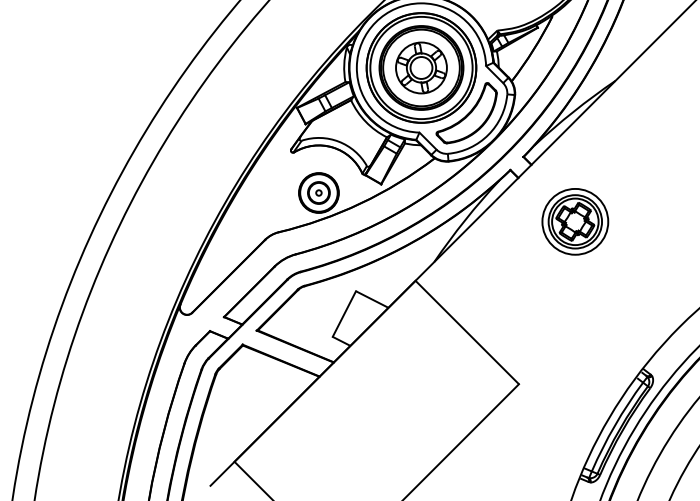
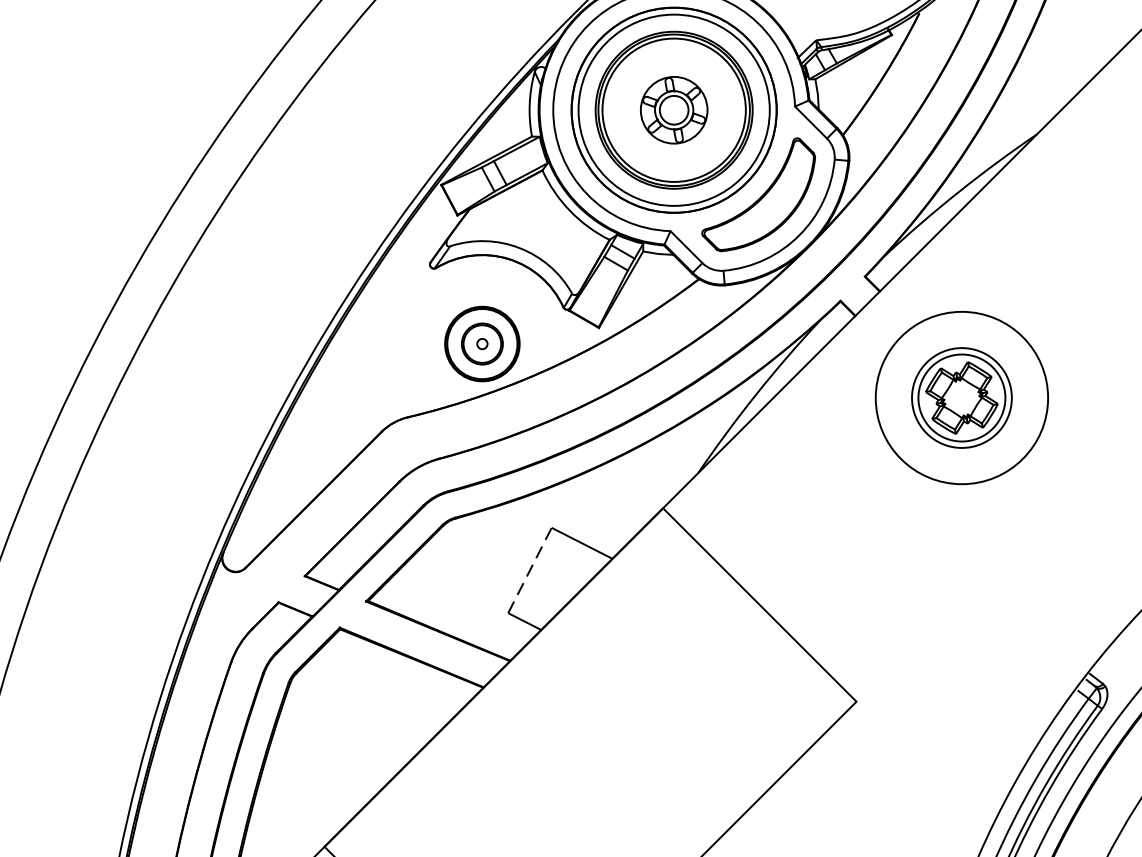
part: (421, 67) -> (674, 109), size x0.7
circle: (575, 221) -> (962, 397), size x1.4
line: (344, 314) -> (530, 571), solid -> dashed

